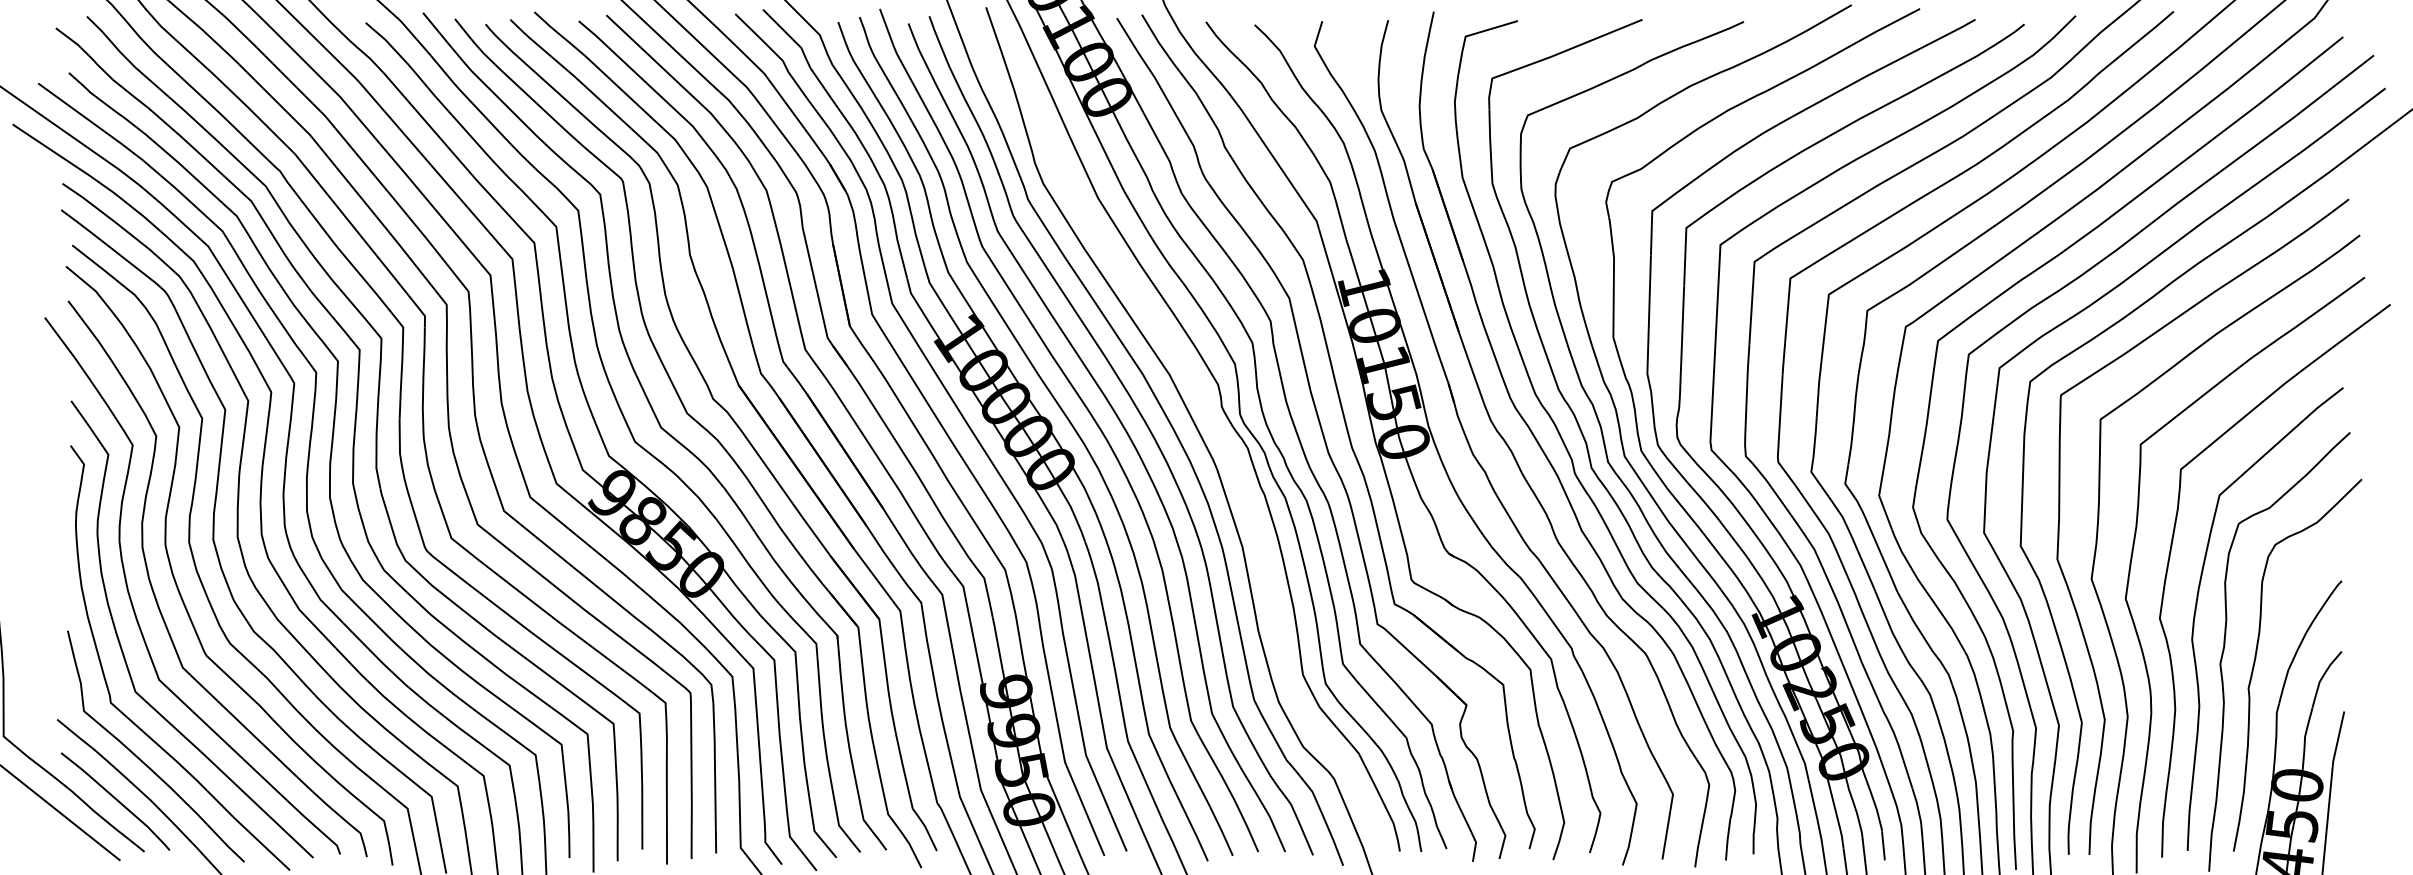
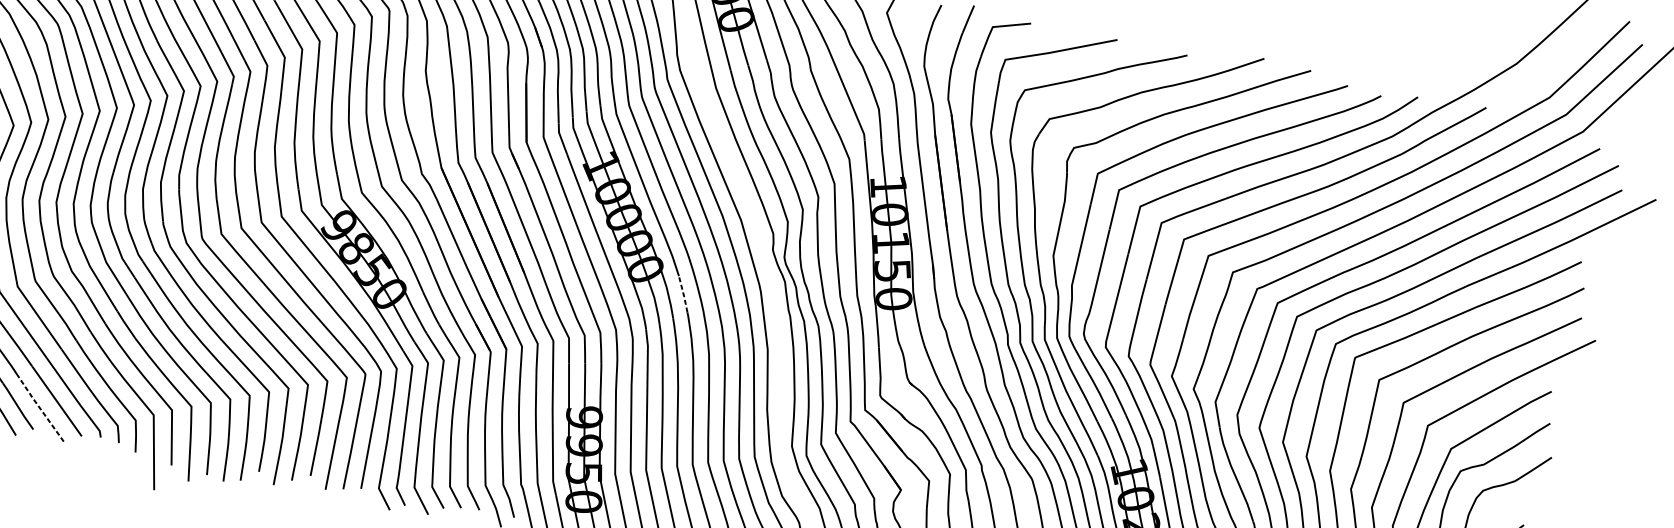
line: (1110, 494) -> (683, 294), solid -> dashed
line: (247, 830) -> (39, 408), solid -> dashed

